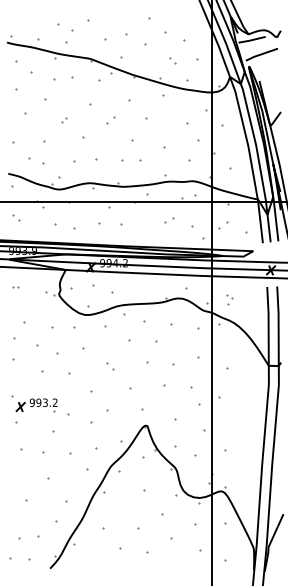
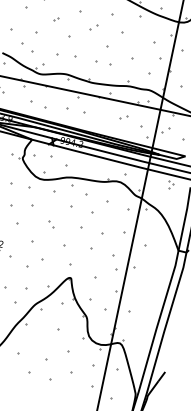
part: (229, 299) -> (170, 185), moved

